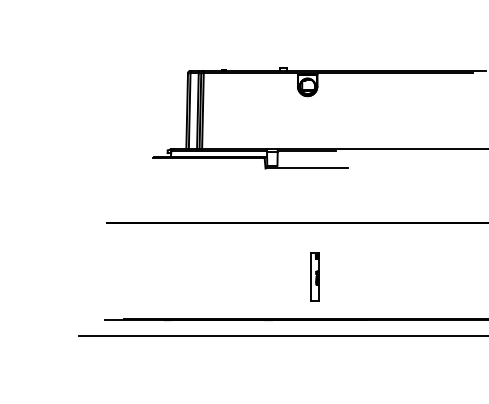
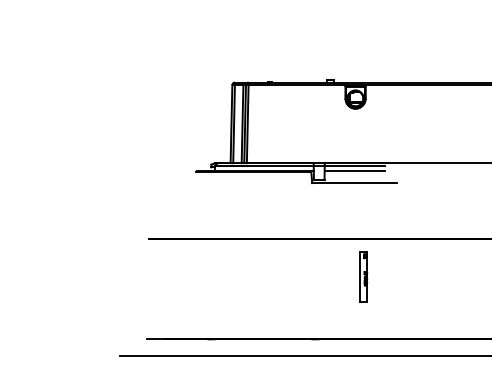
line: (306, 157) -> (354, 171), added
part: (314, 276) -> (362, 276), moved

